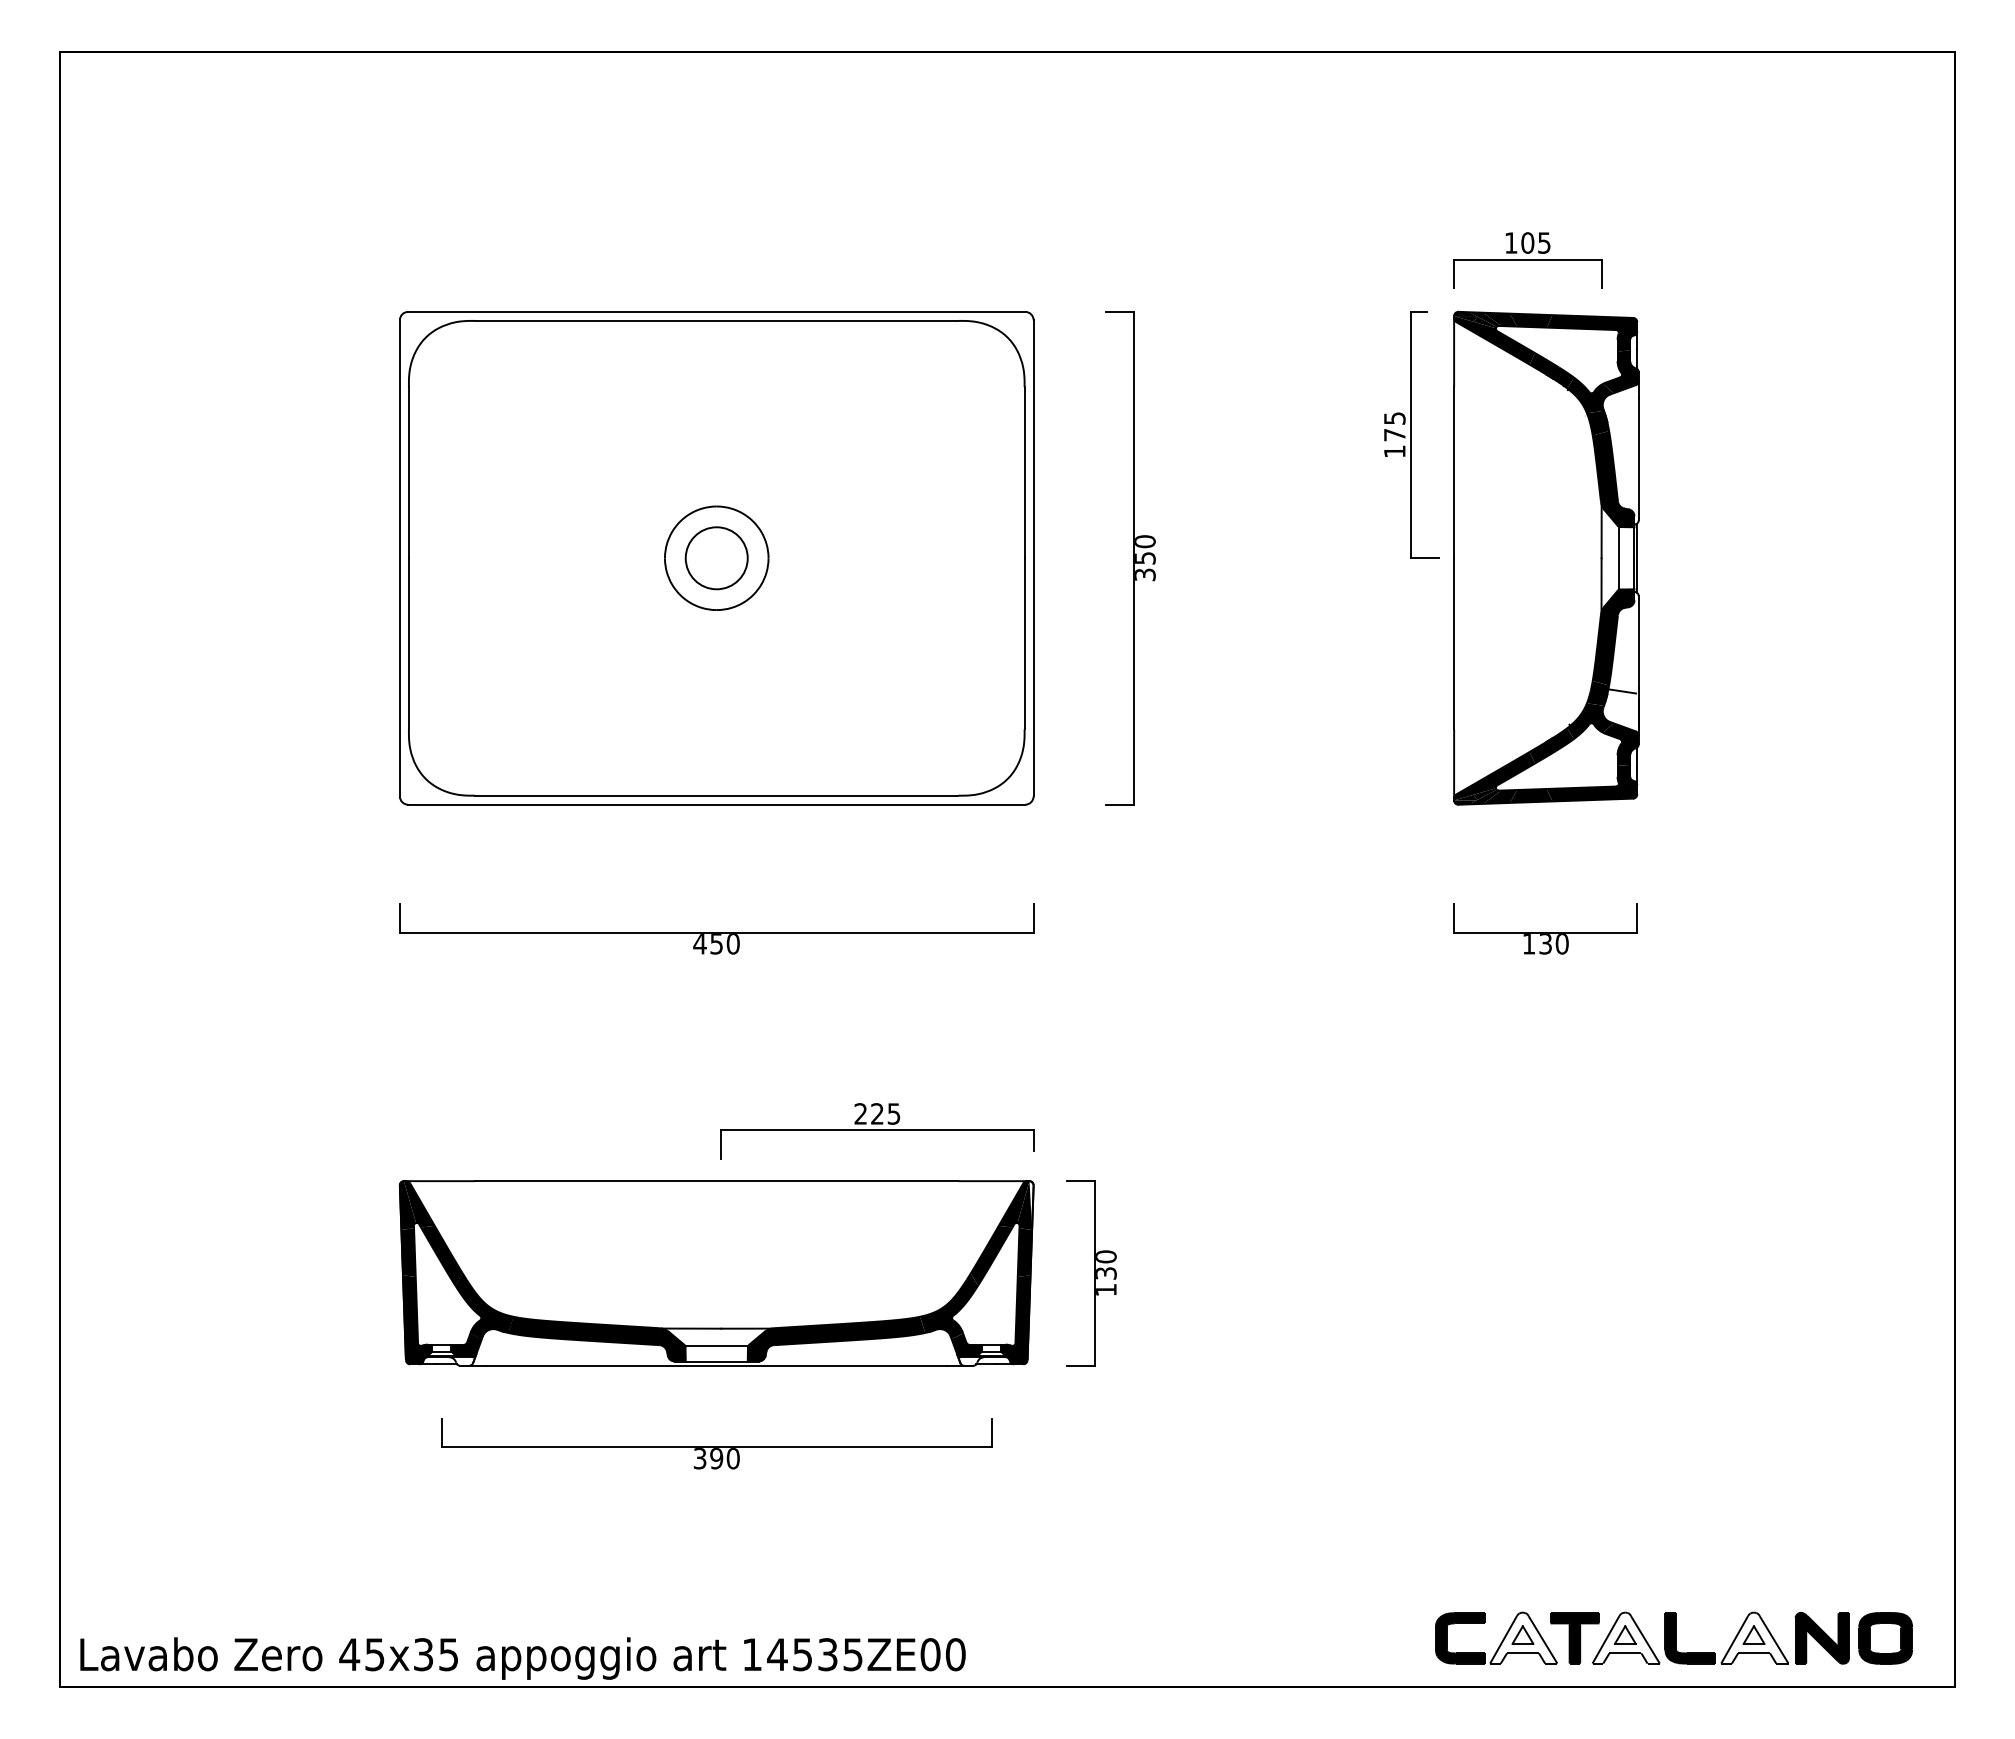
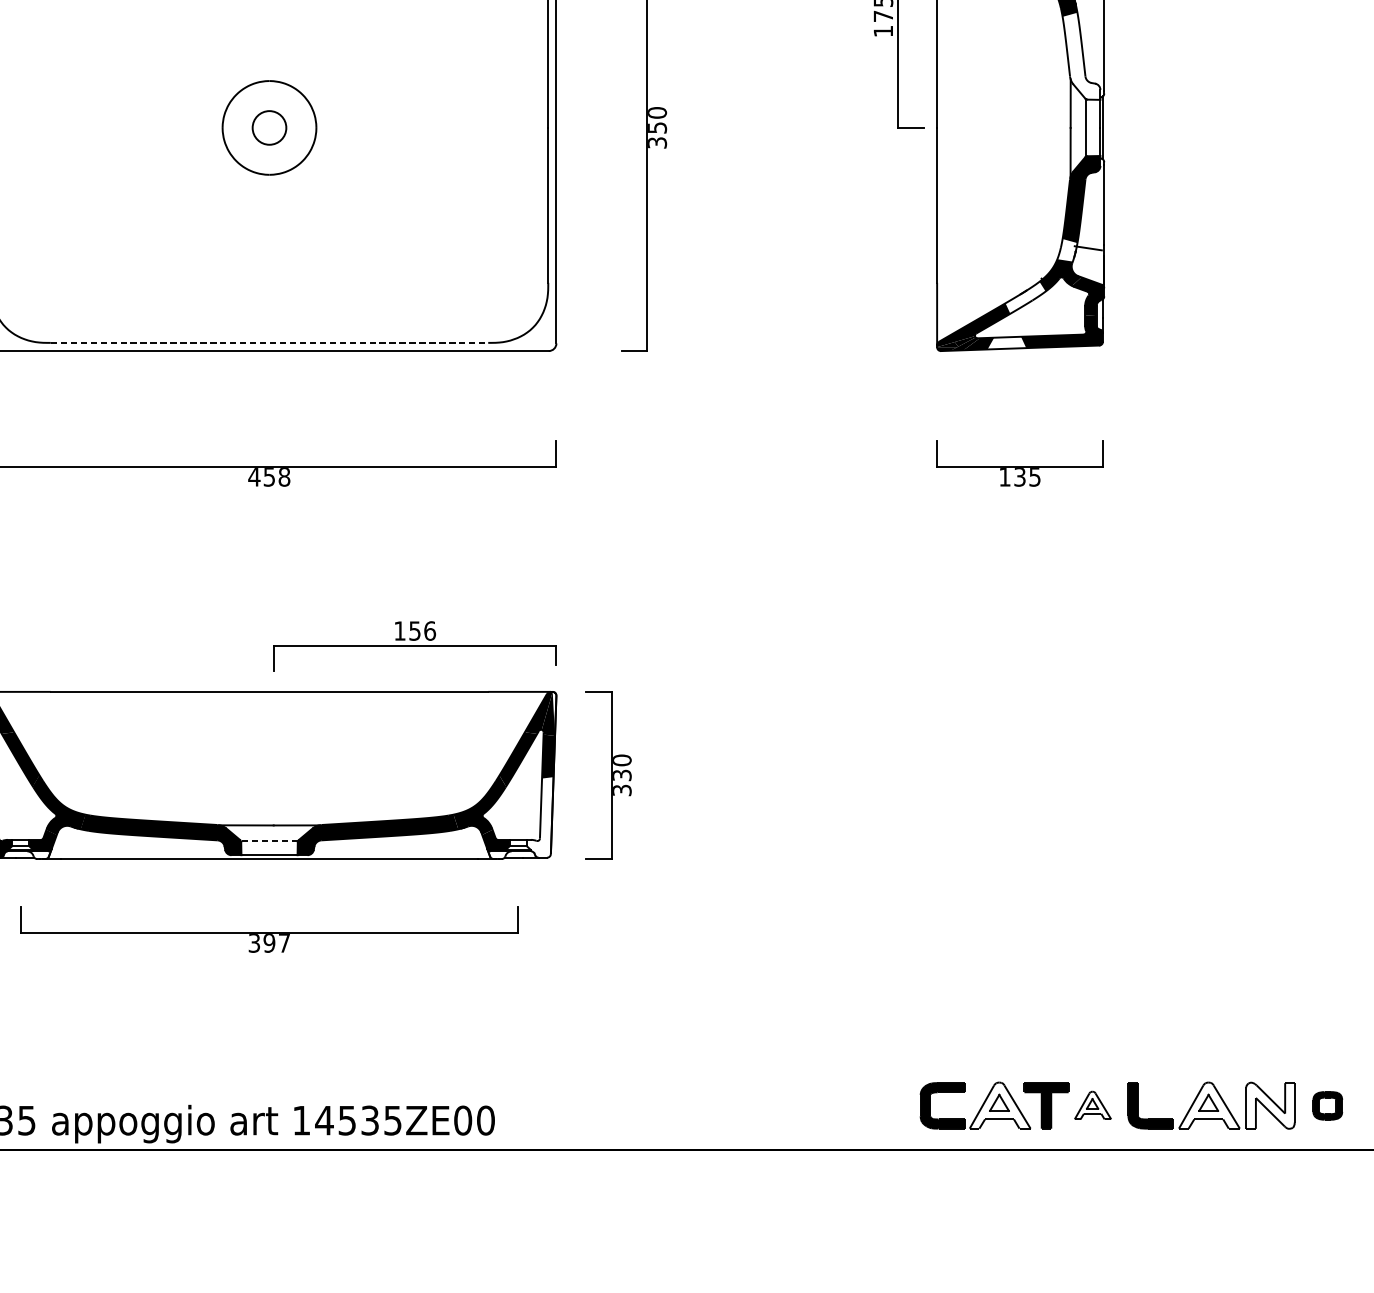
fill: (1613, 479) -> (1081, 56), removed
circle: (716, 558) -> (269, 128), size x0.6
fill: (1597, 692) -> (1066, 249), removed
fill: (1551, 745) -> (1025, 297), removed
line: (716, 795) -> (269, 342), solid -> dashed
fill: (1530, 795) -> (1006, 342), removed
text: (732, 944) -> (283, 477), 450 -> 458
text: (1561, 944) -> (1034, 477), 130 -> 135
text: (877, 1113) -> (415, 630), 225 -> 156
text: (1106, 1289) -> (622, 789), 130 -> 330
fill: (1015, 1319) -> (539, 817), removed
line: (716, 1345) -> (269, 840), solid -> dashed
text: (732, 1458) -> (283, 942), 390 -> 397
part: (1626, 1637) -> (1093, 1105), size x0.6
fill: (1822, 1637) -> (1270, 1105), removed
part: (1885, 1638) -> (1327, 1105), size x0.6

